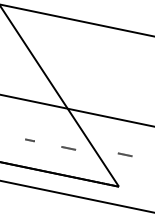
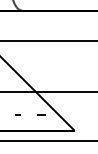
curve: (125, 154) -> (74, 111), removed

